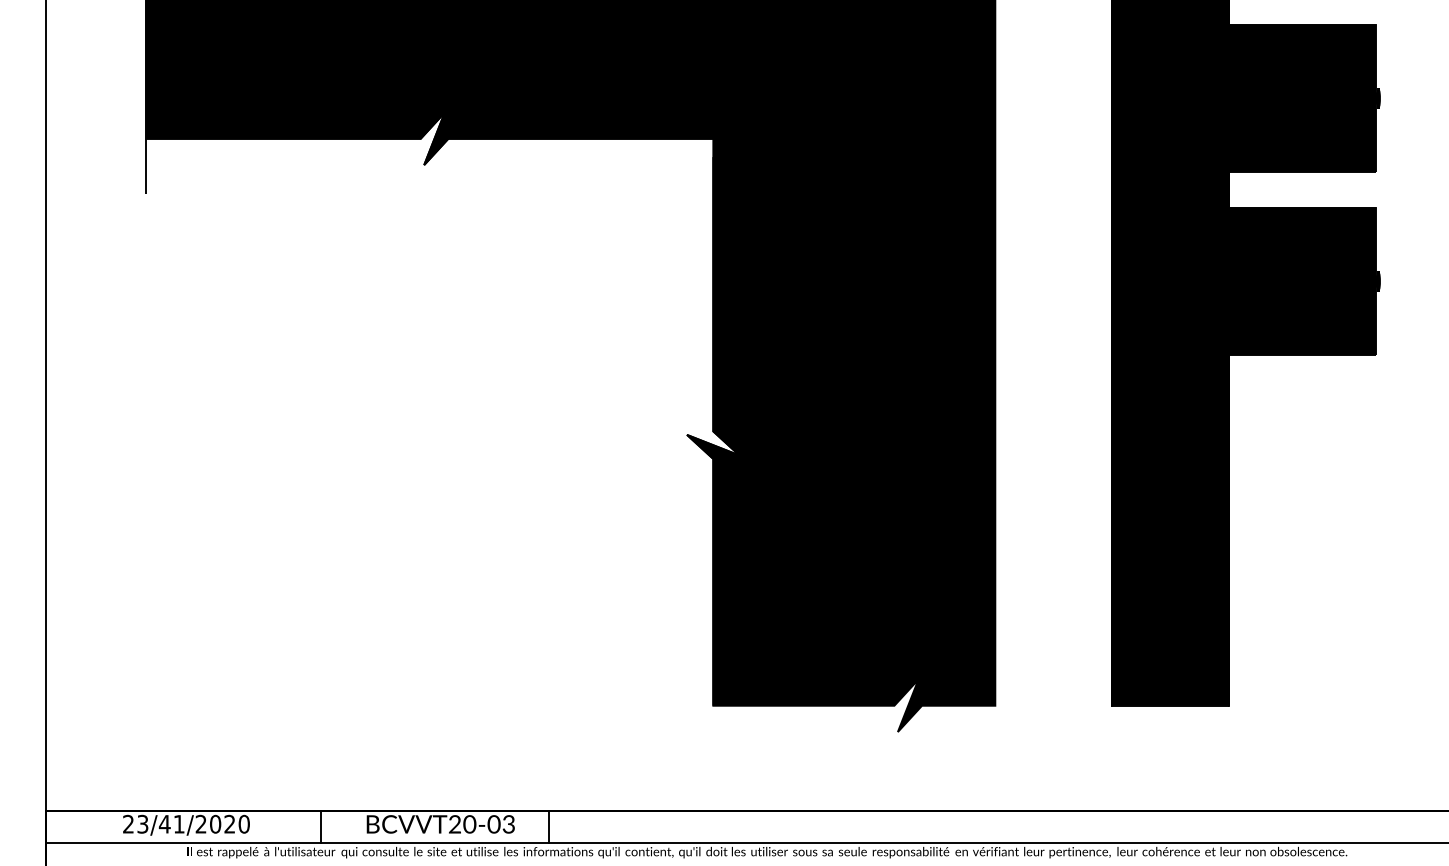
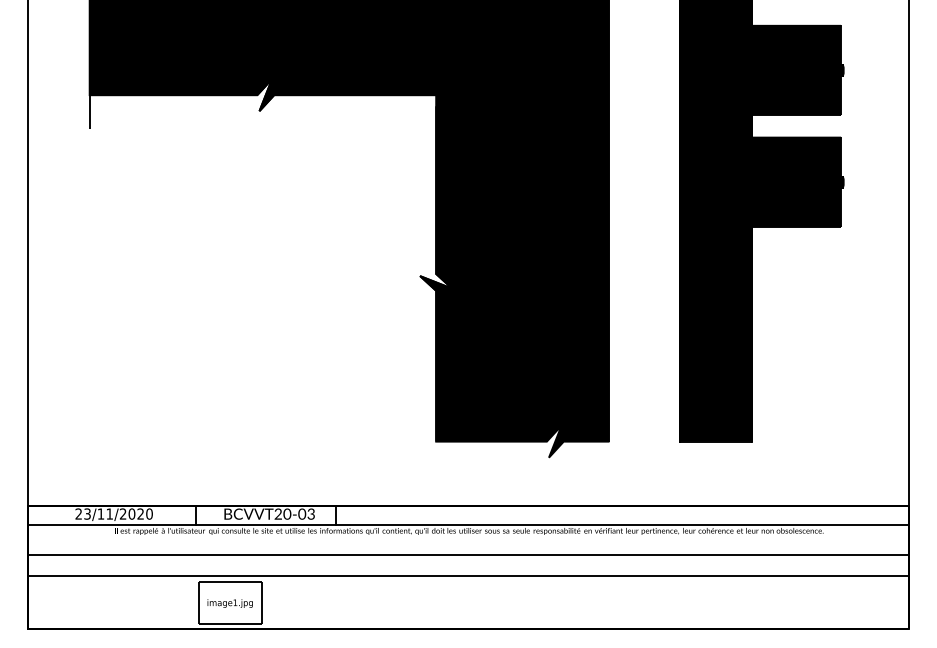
text: (164, 823) -> (100, 513), 23/41/2020 -> 23/11/2020

